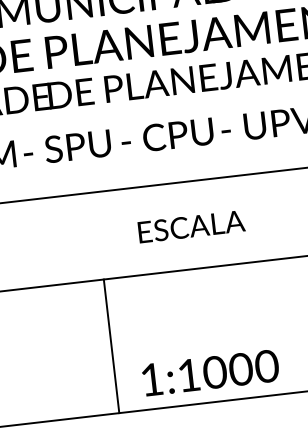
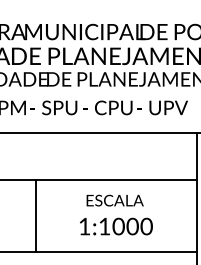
text: (190, 226) -> (114, 200), moved
line: (112, 346) -> (36, 216), moved
text: (210, 372) -> (116, 226), moved

